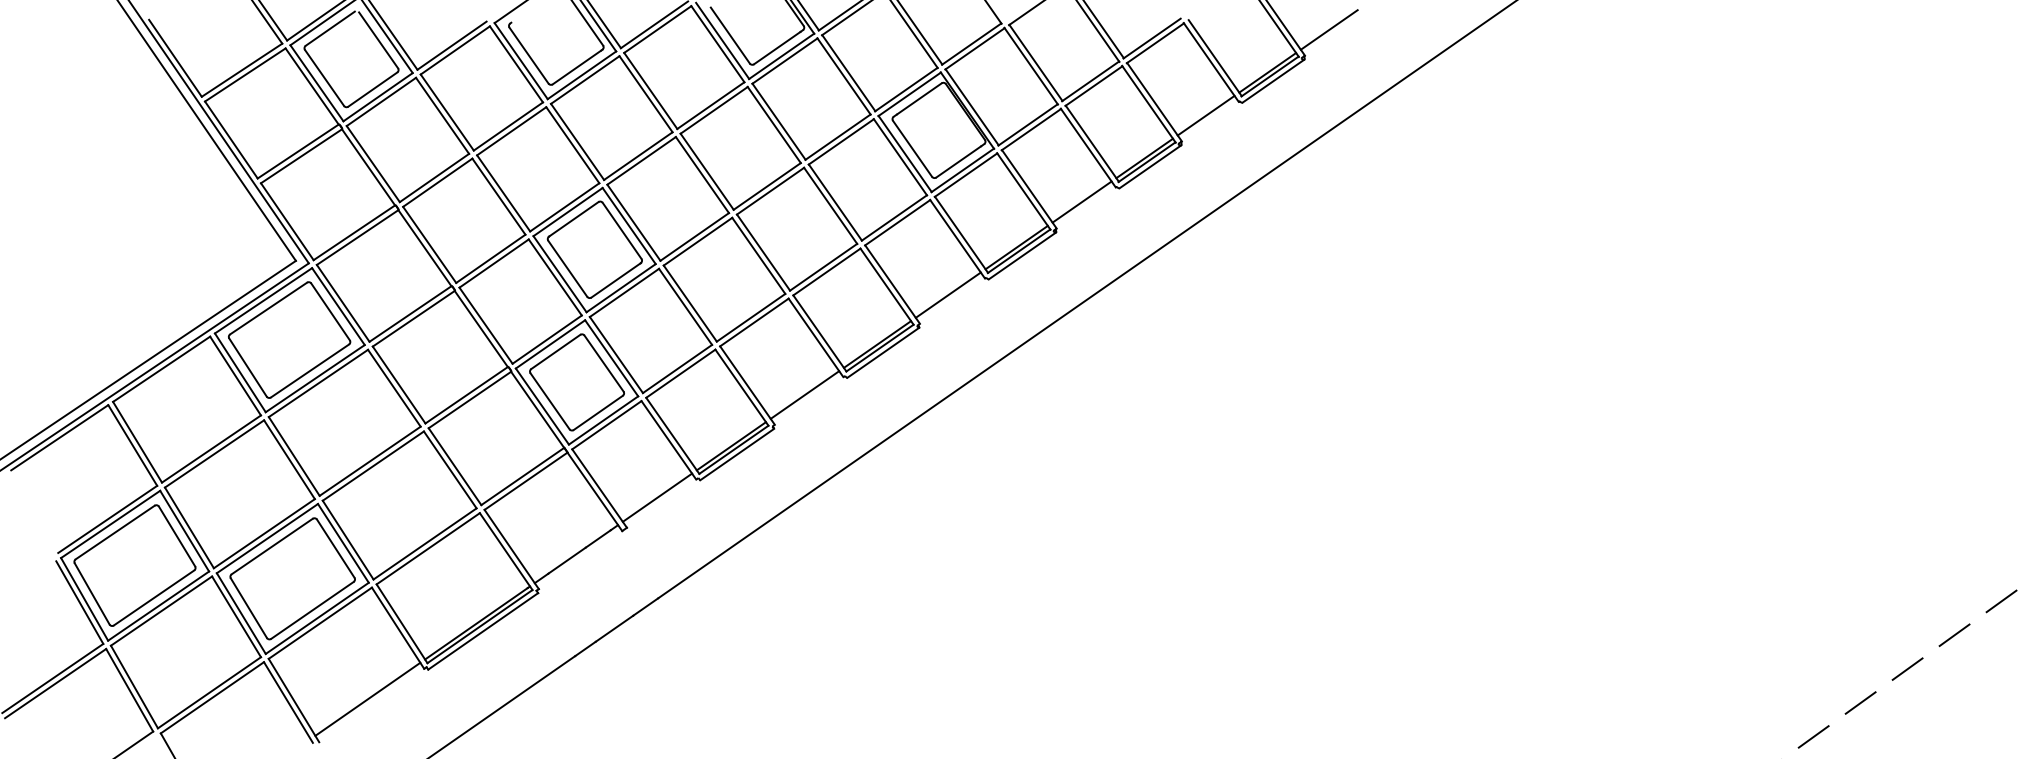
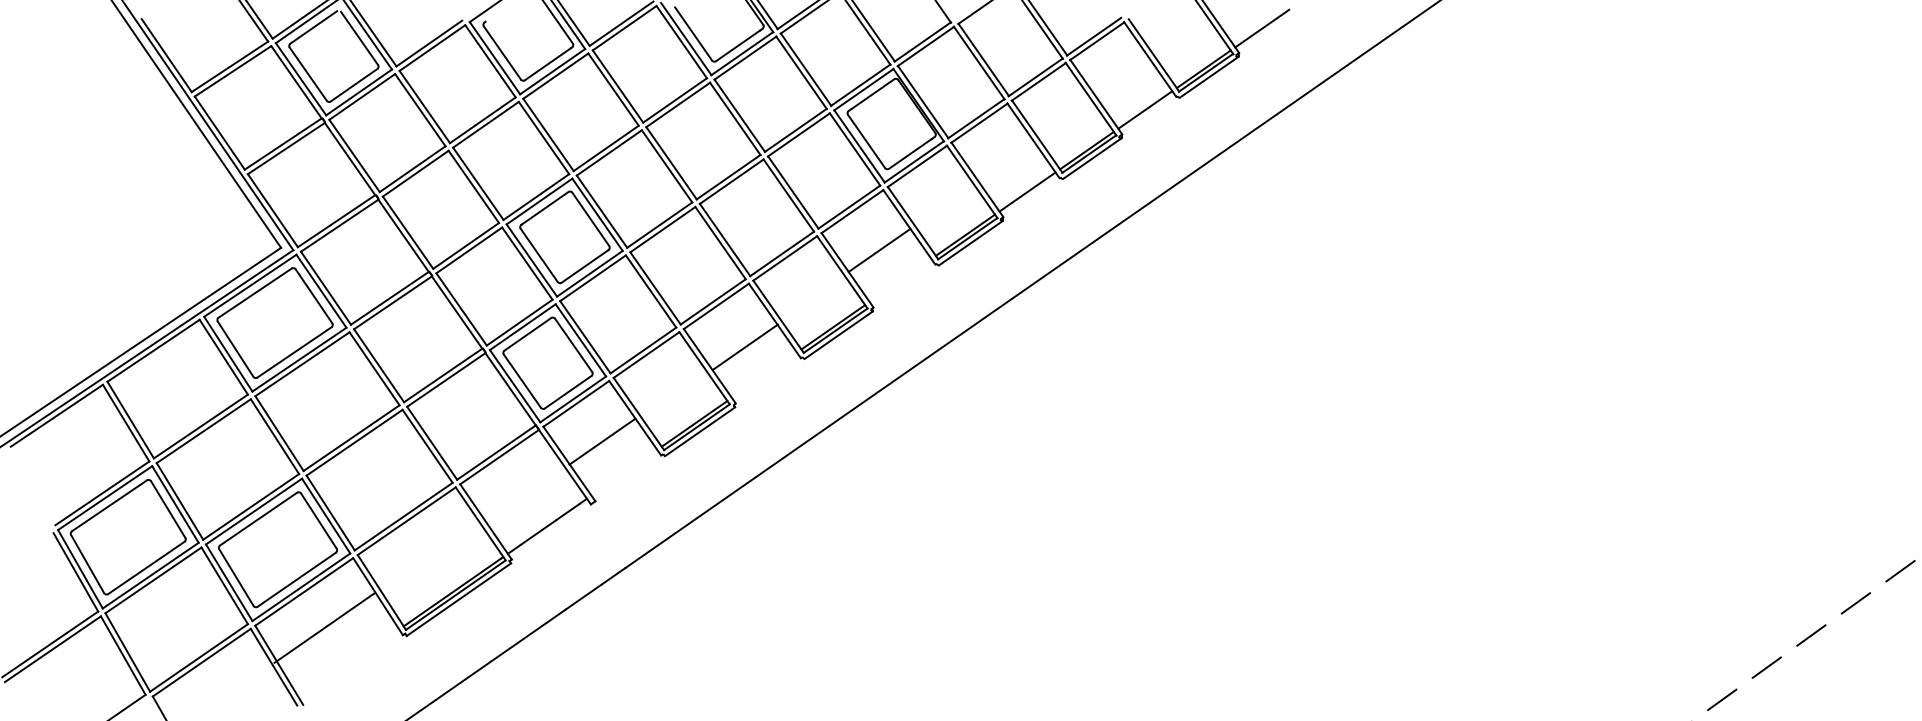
line: (948, 294) -> (879, 249), moved
line: (803, 394) -> (744, 346), moved
line: (657, 497) -> (602, 441), moved
line: (367, 698) -> (324, 627), moved

